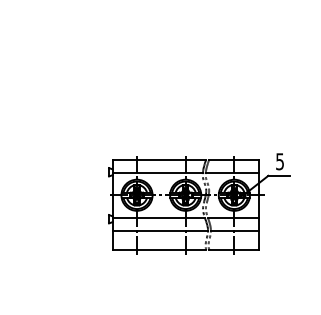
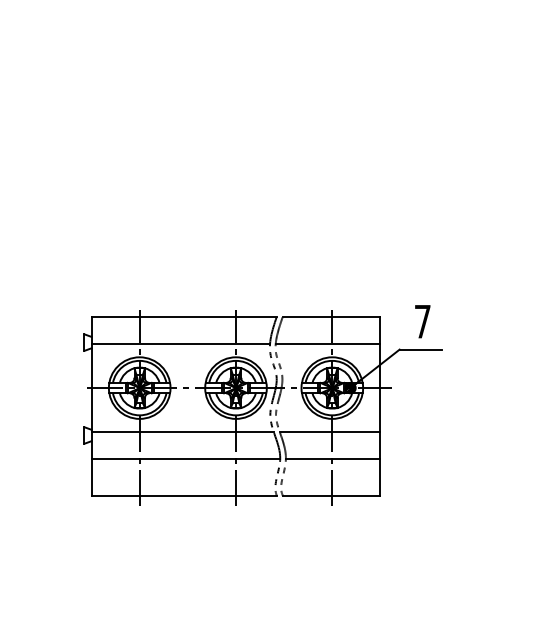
text: (279, 161) -> (421, 321), 5 -> 7

